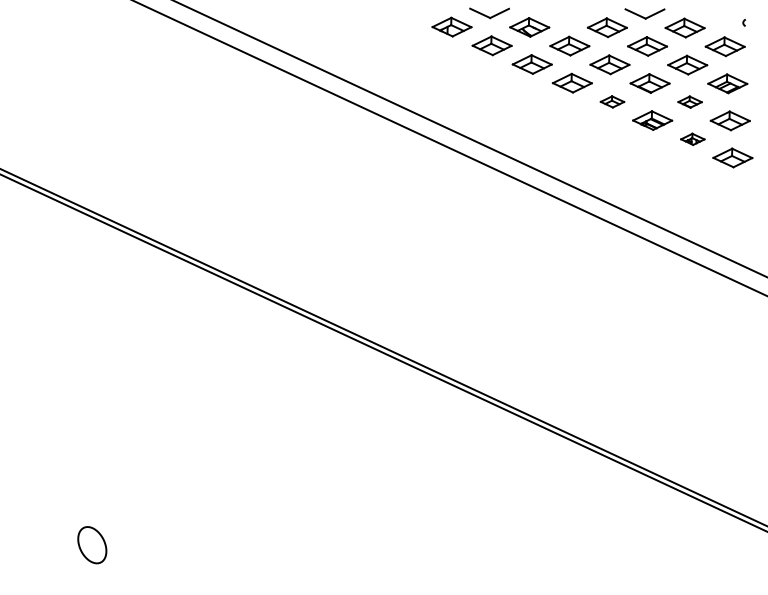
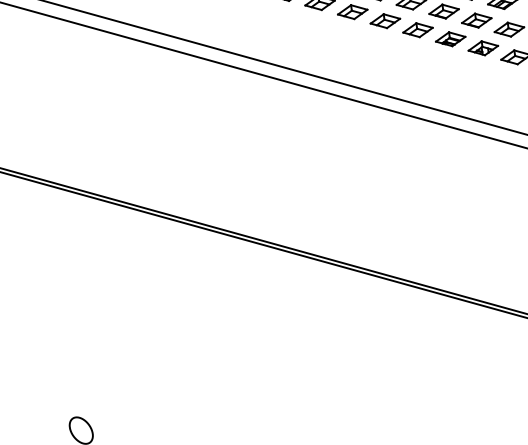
part: (612, 101) -> (417, 29), size x1.67
part: (689, 101) -> (476, 20), size x1.67
part: (692, 139) -> (483, 48), size x1.67

